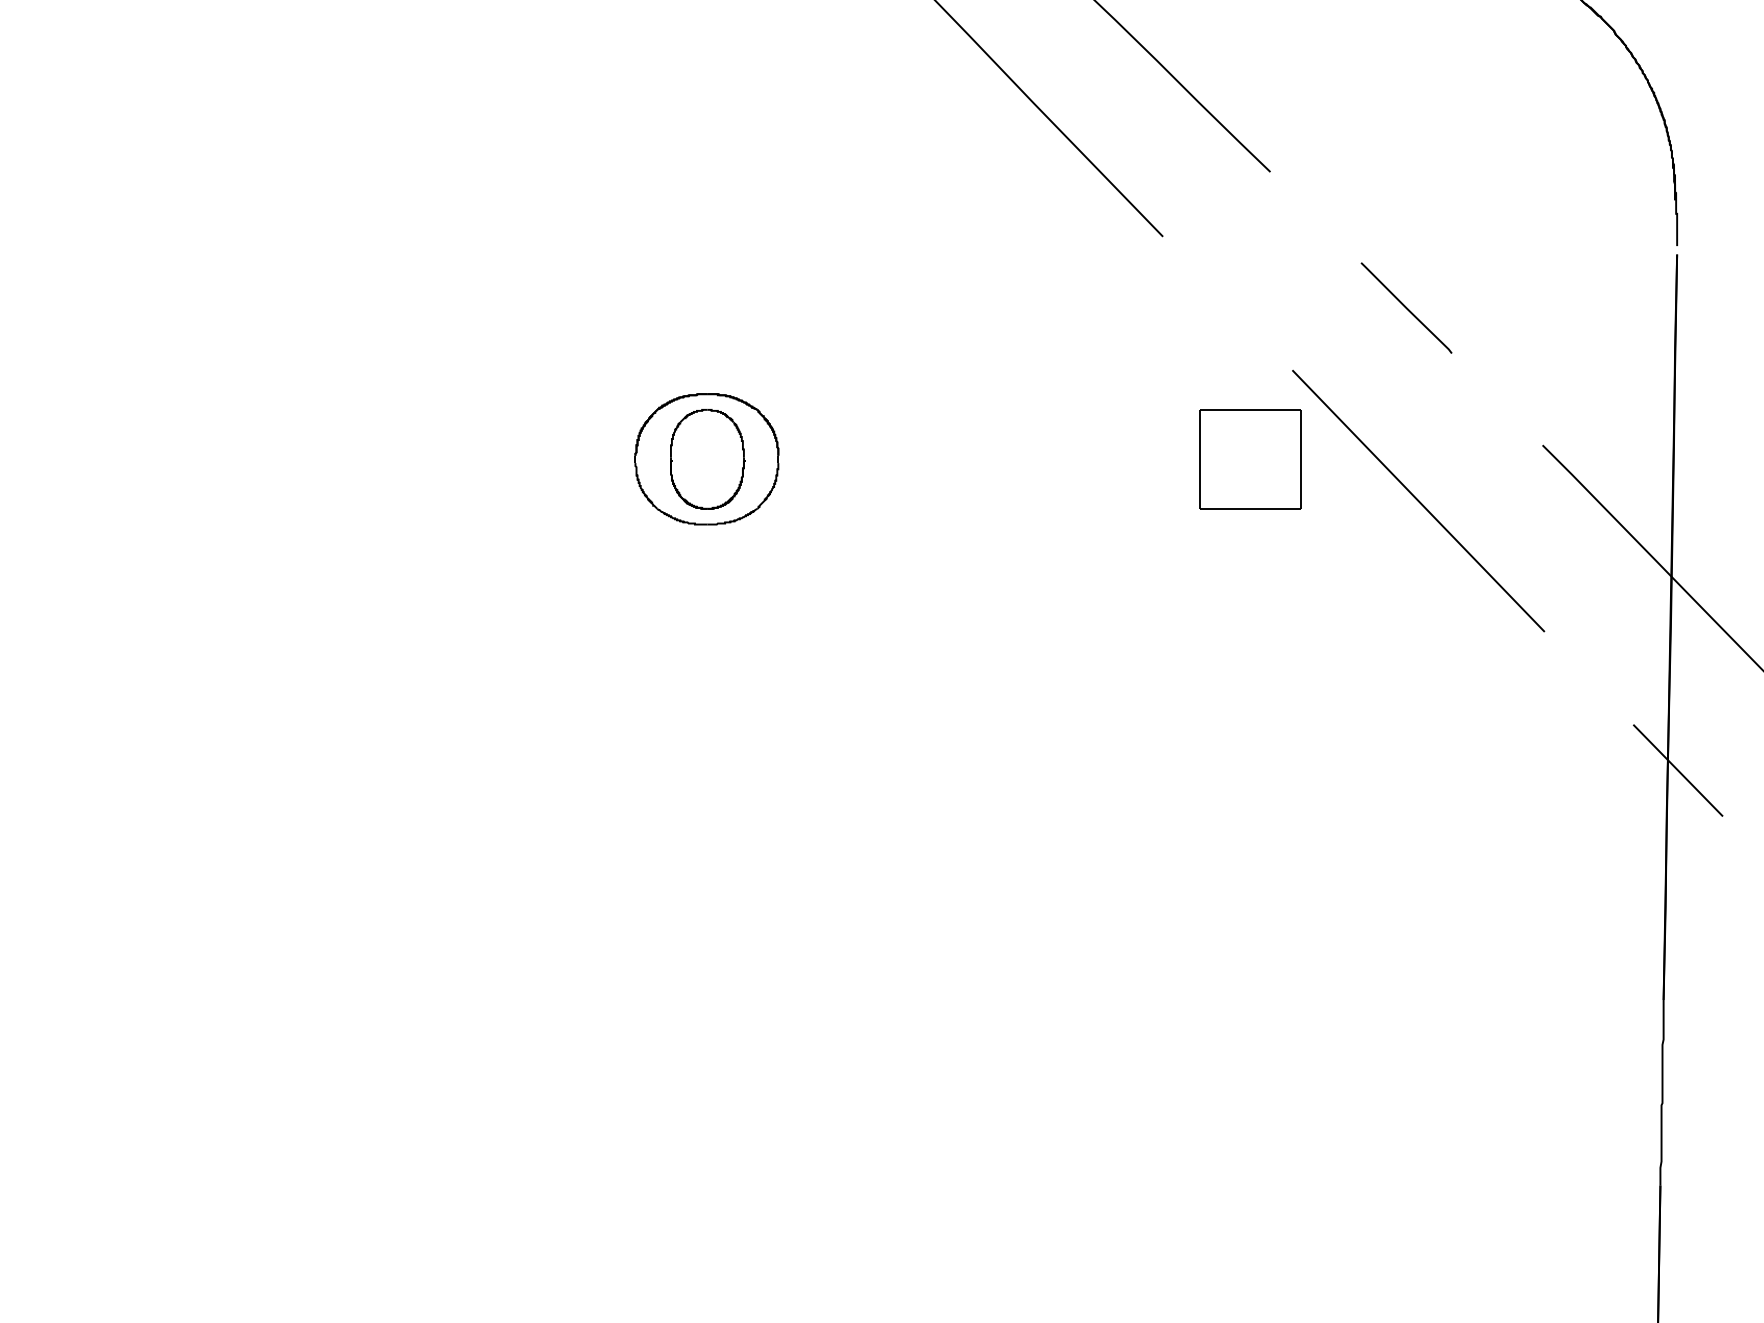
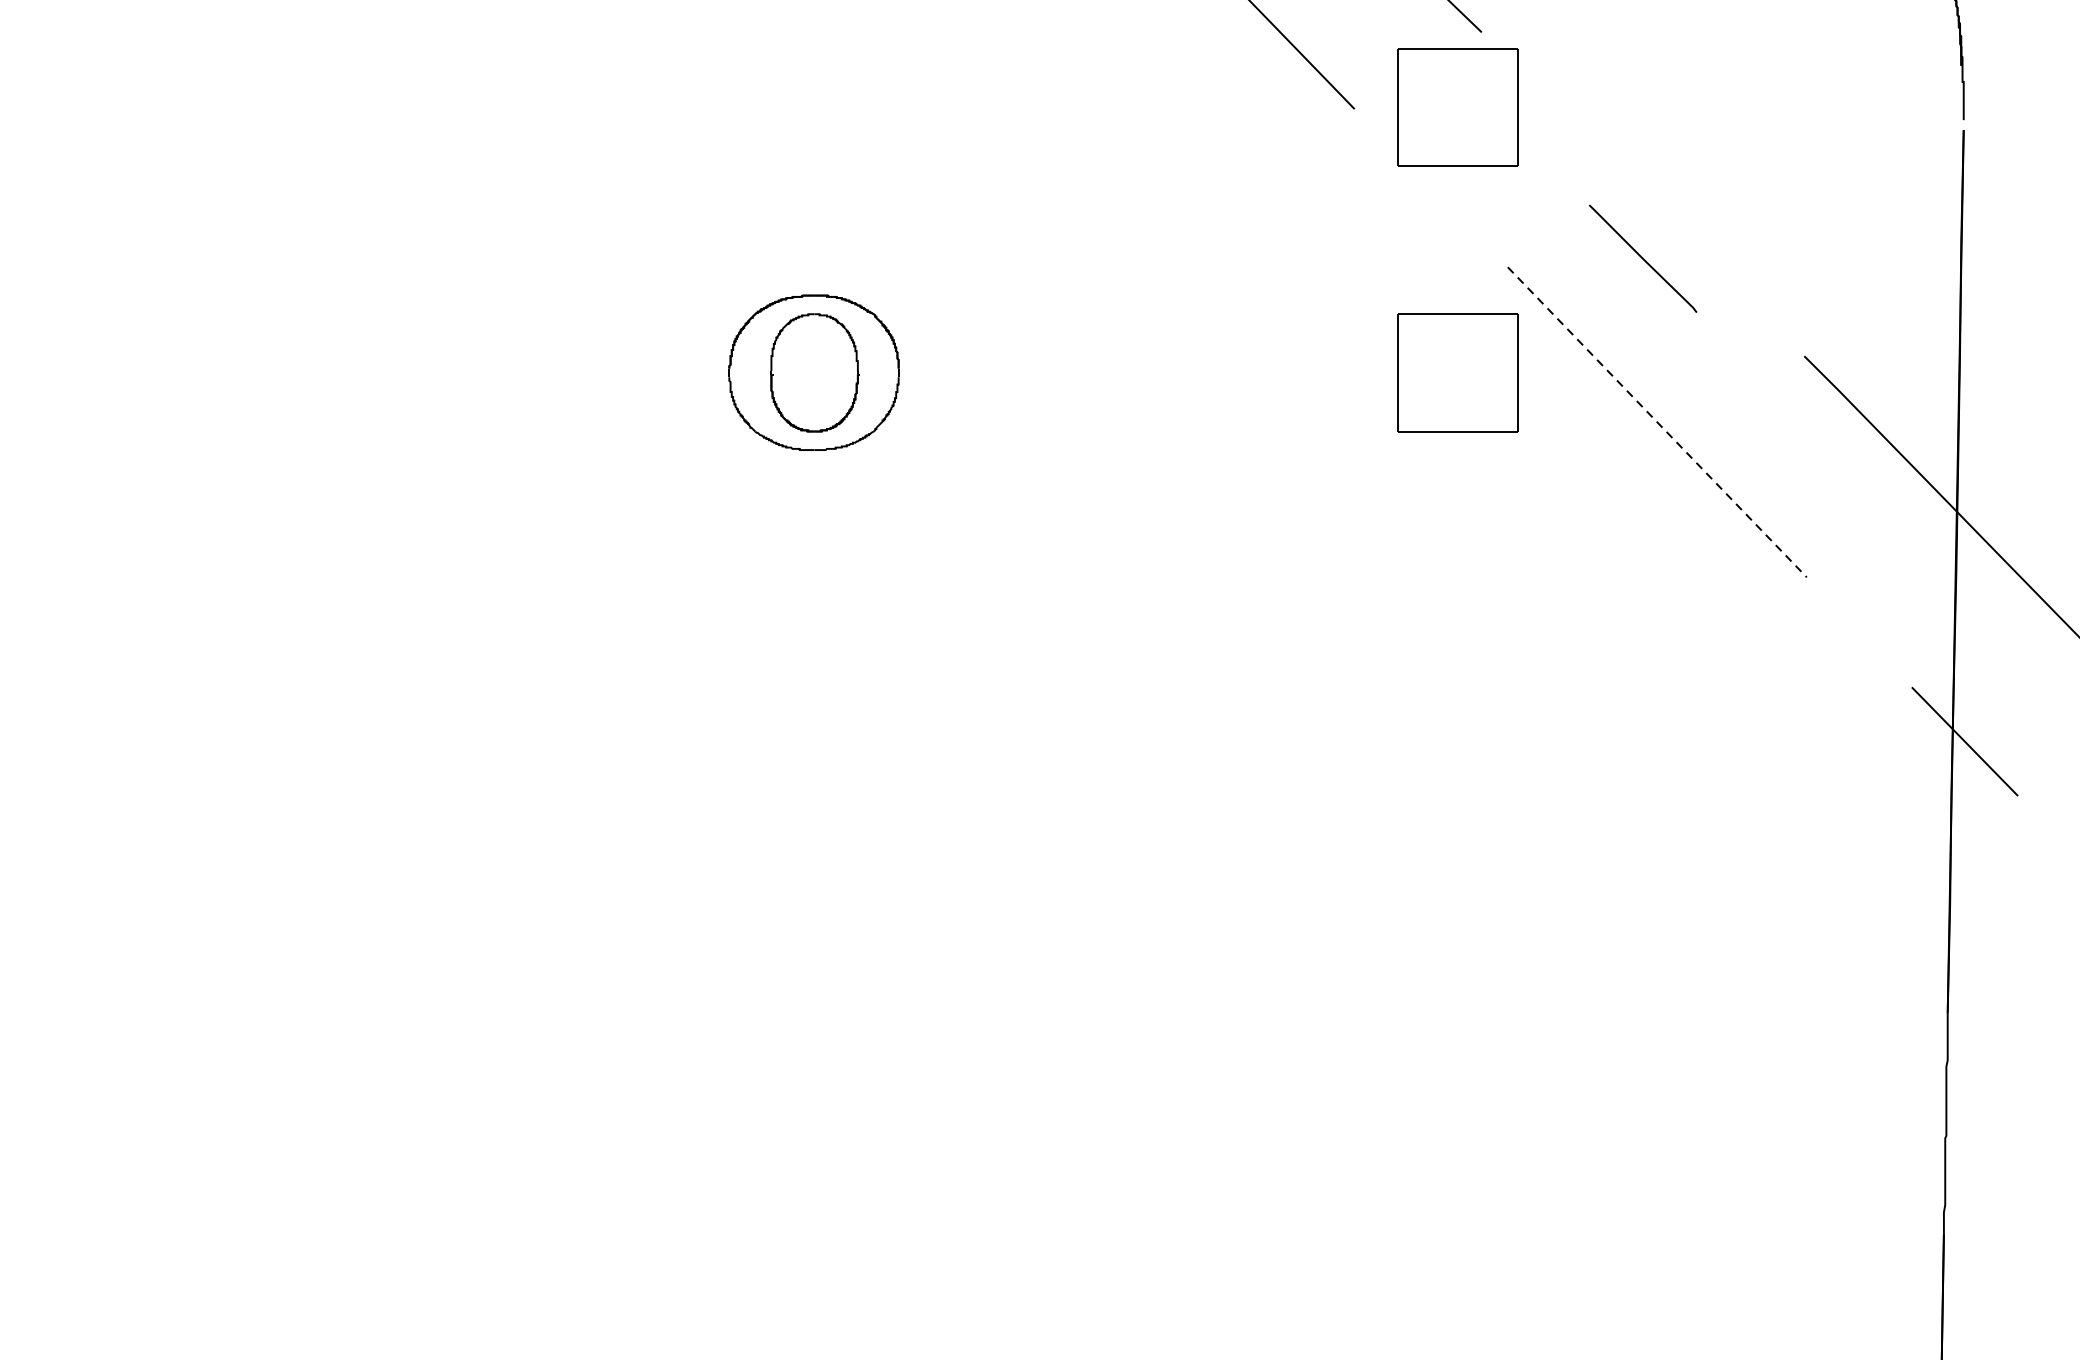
part: (1250, 235) -> (1458, 107), added
line: (1406, 307) -> (1643, 258), moved
line: (1418, 501) -> (1657, 422), solid -> dashed

